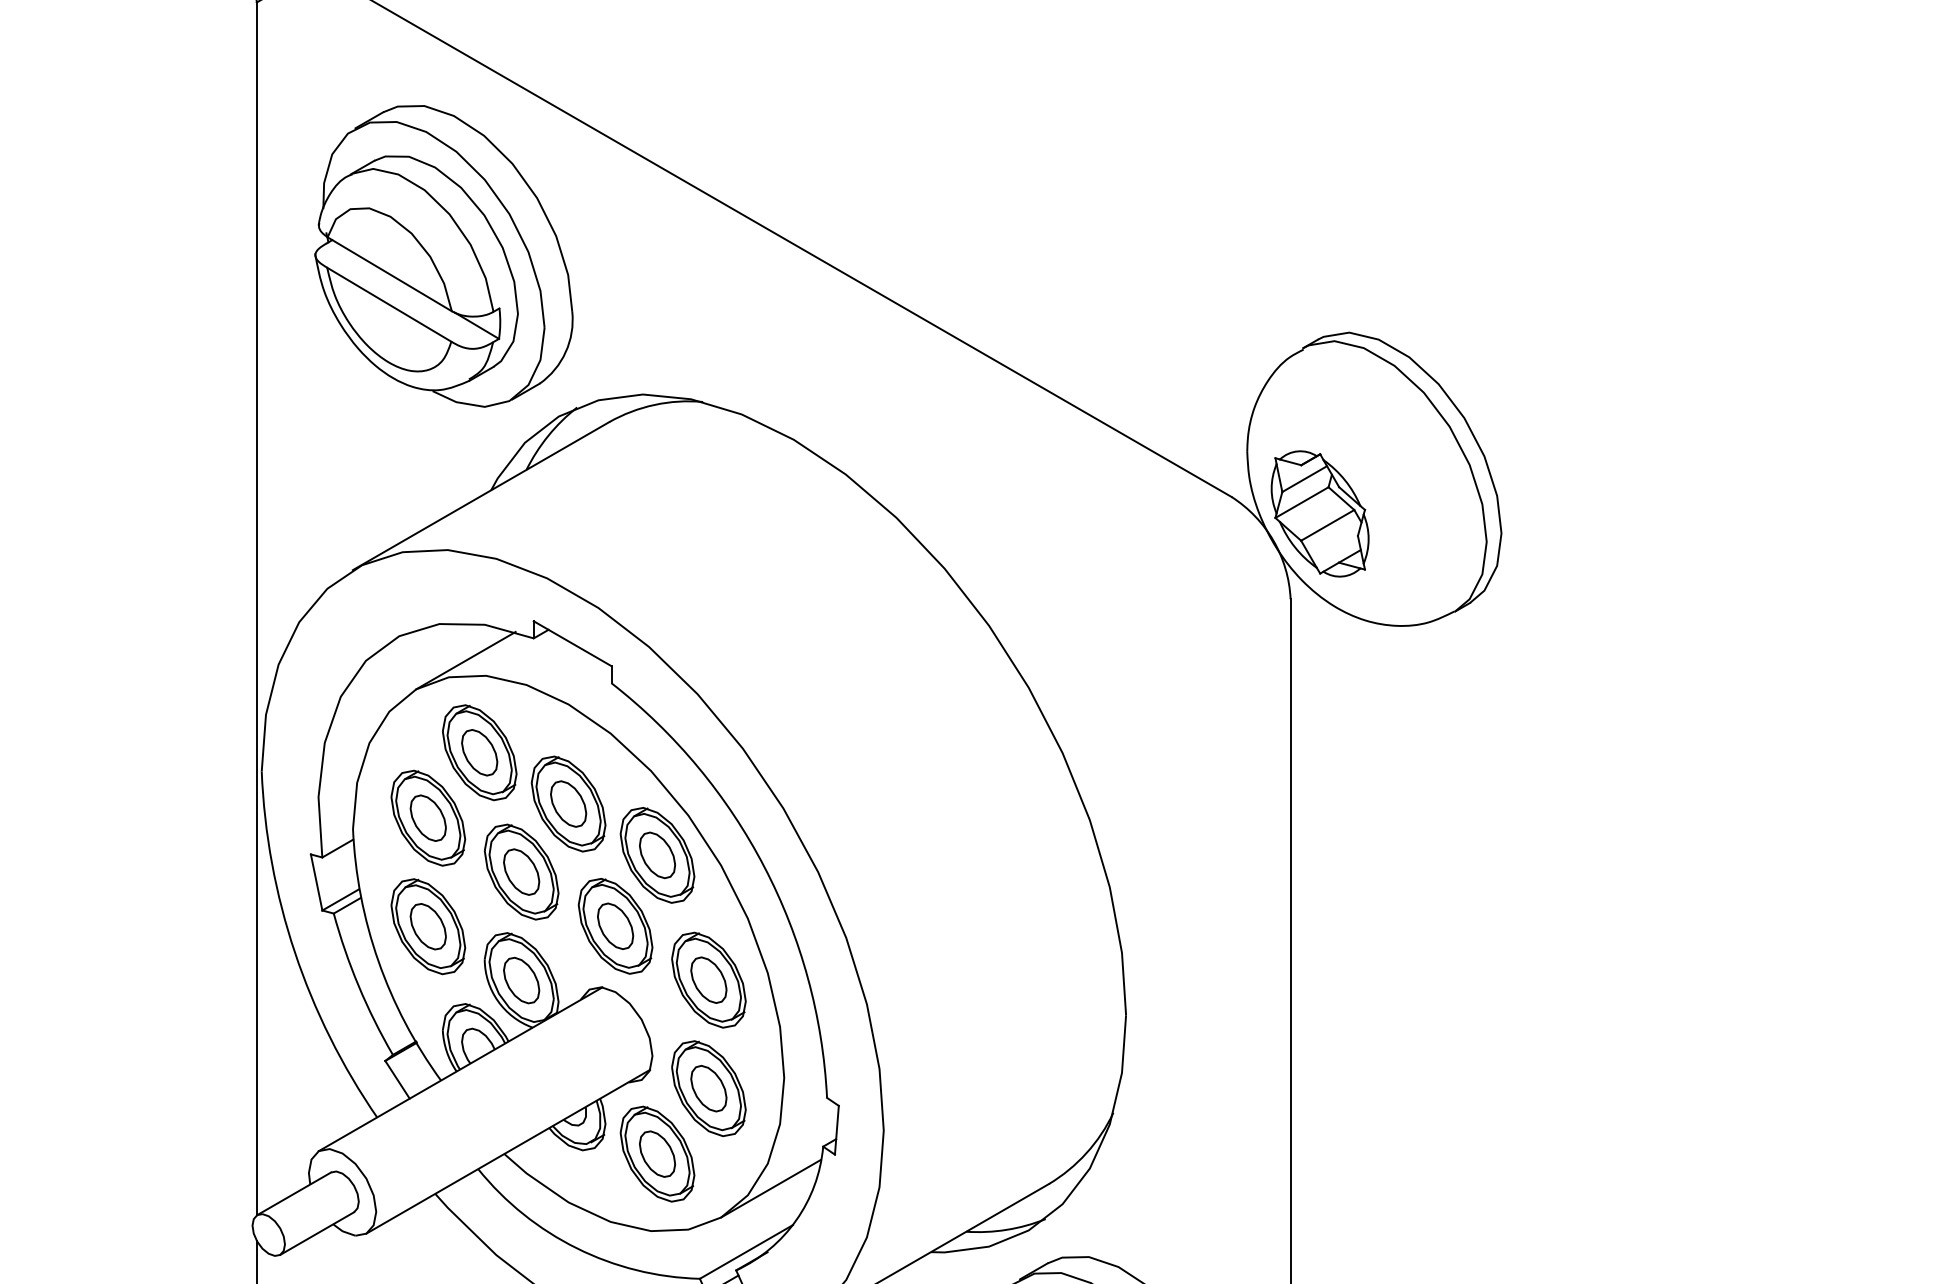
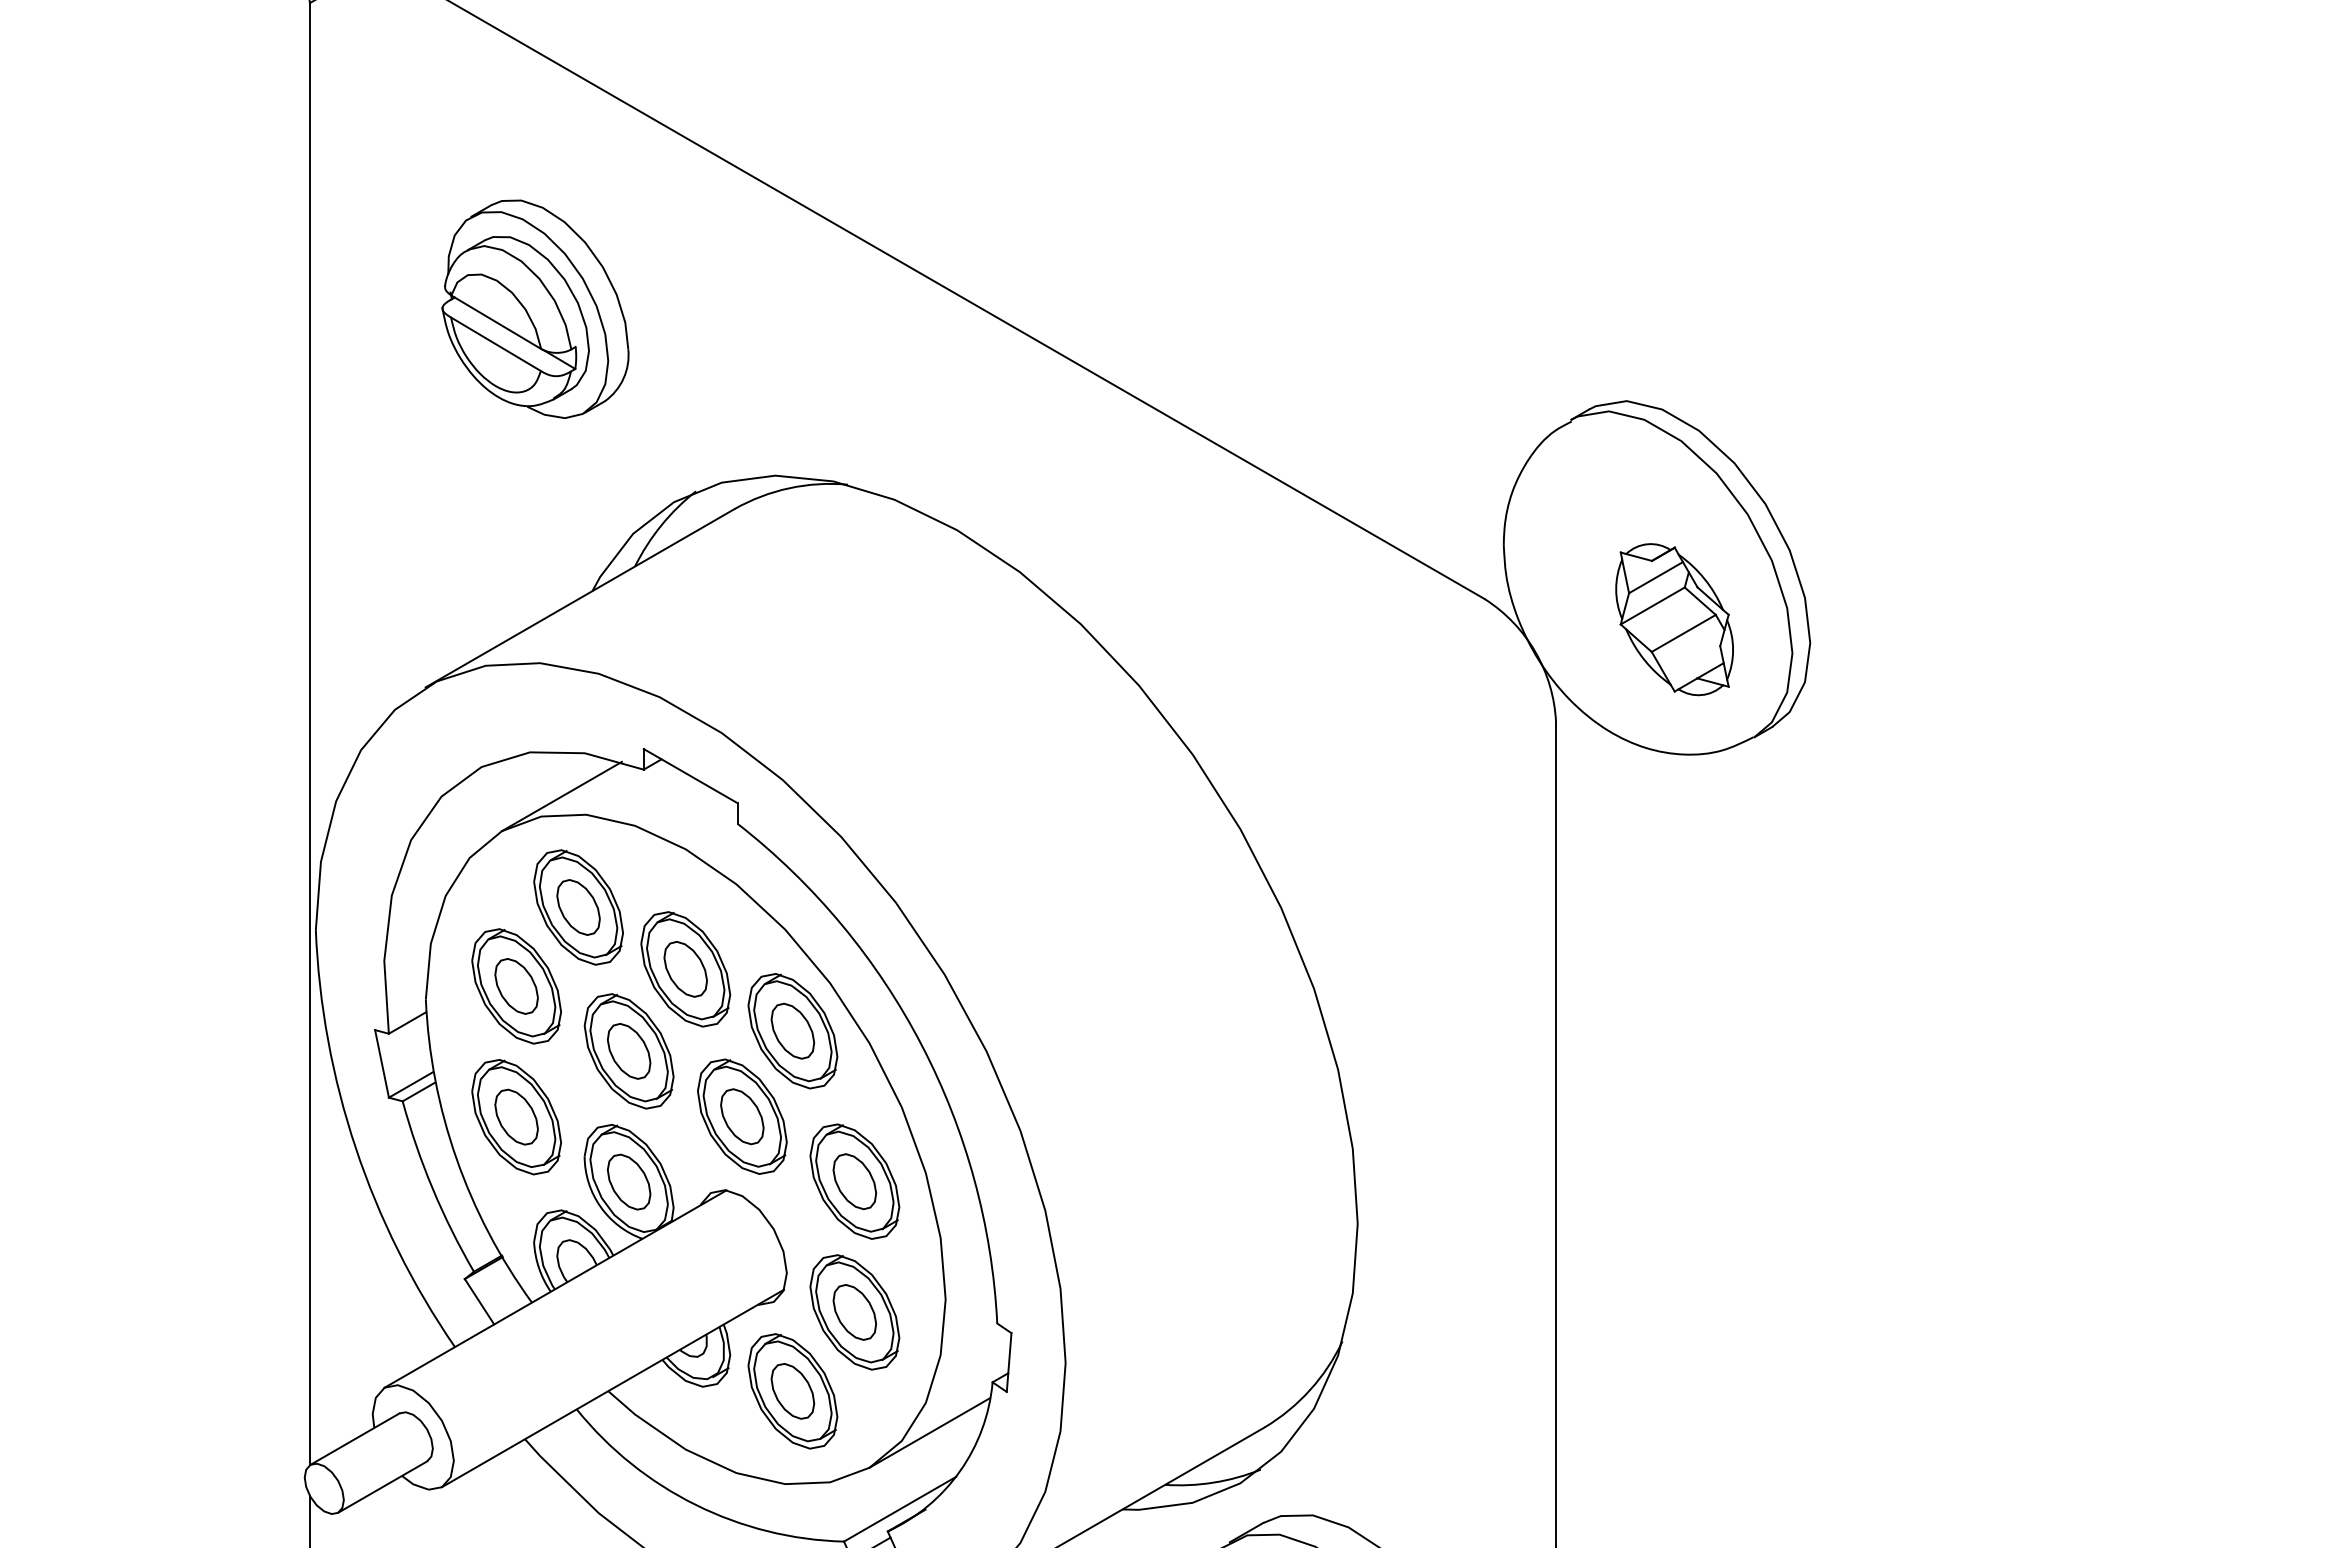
part: (443, 256) -> (535, 309), size x0.6
part: (1320, 513) -> (1674, 619), moved

